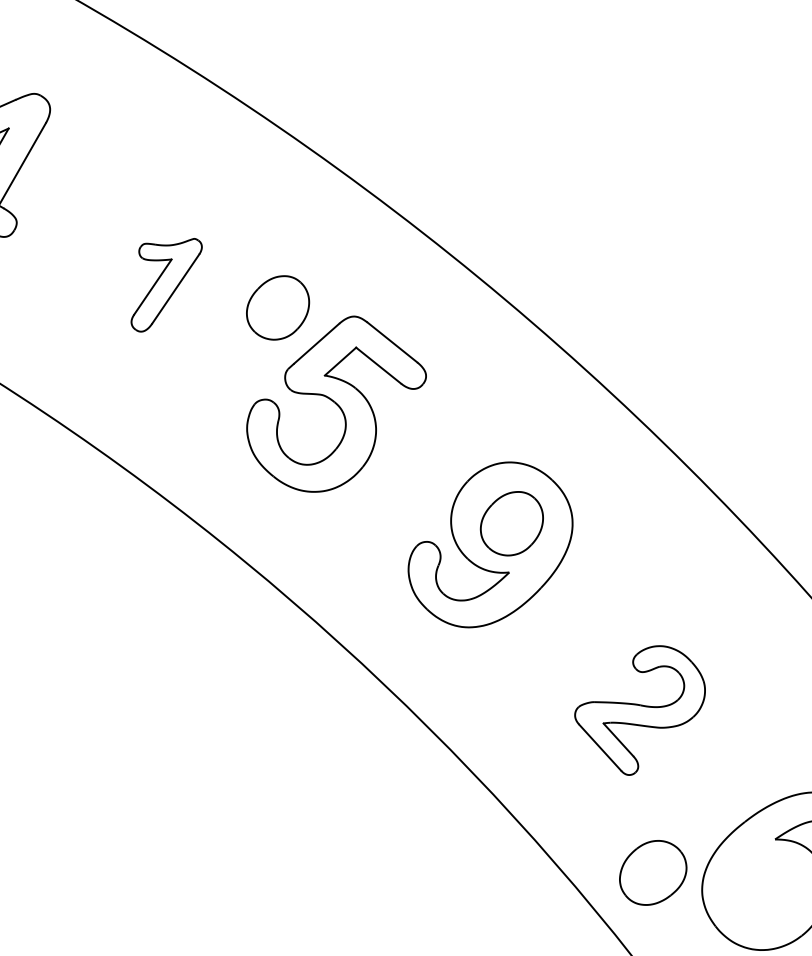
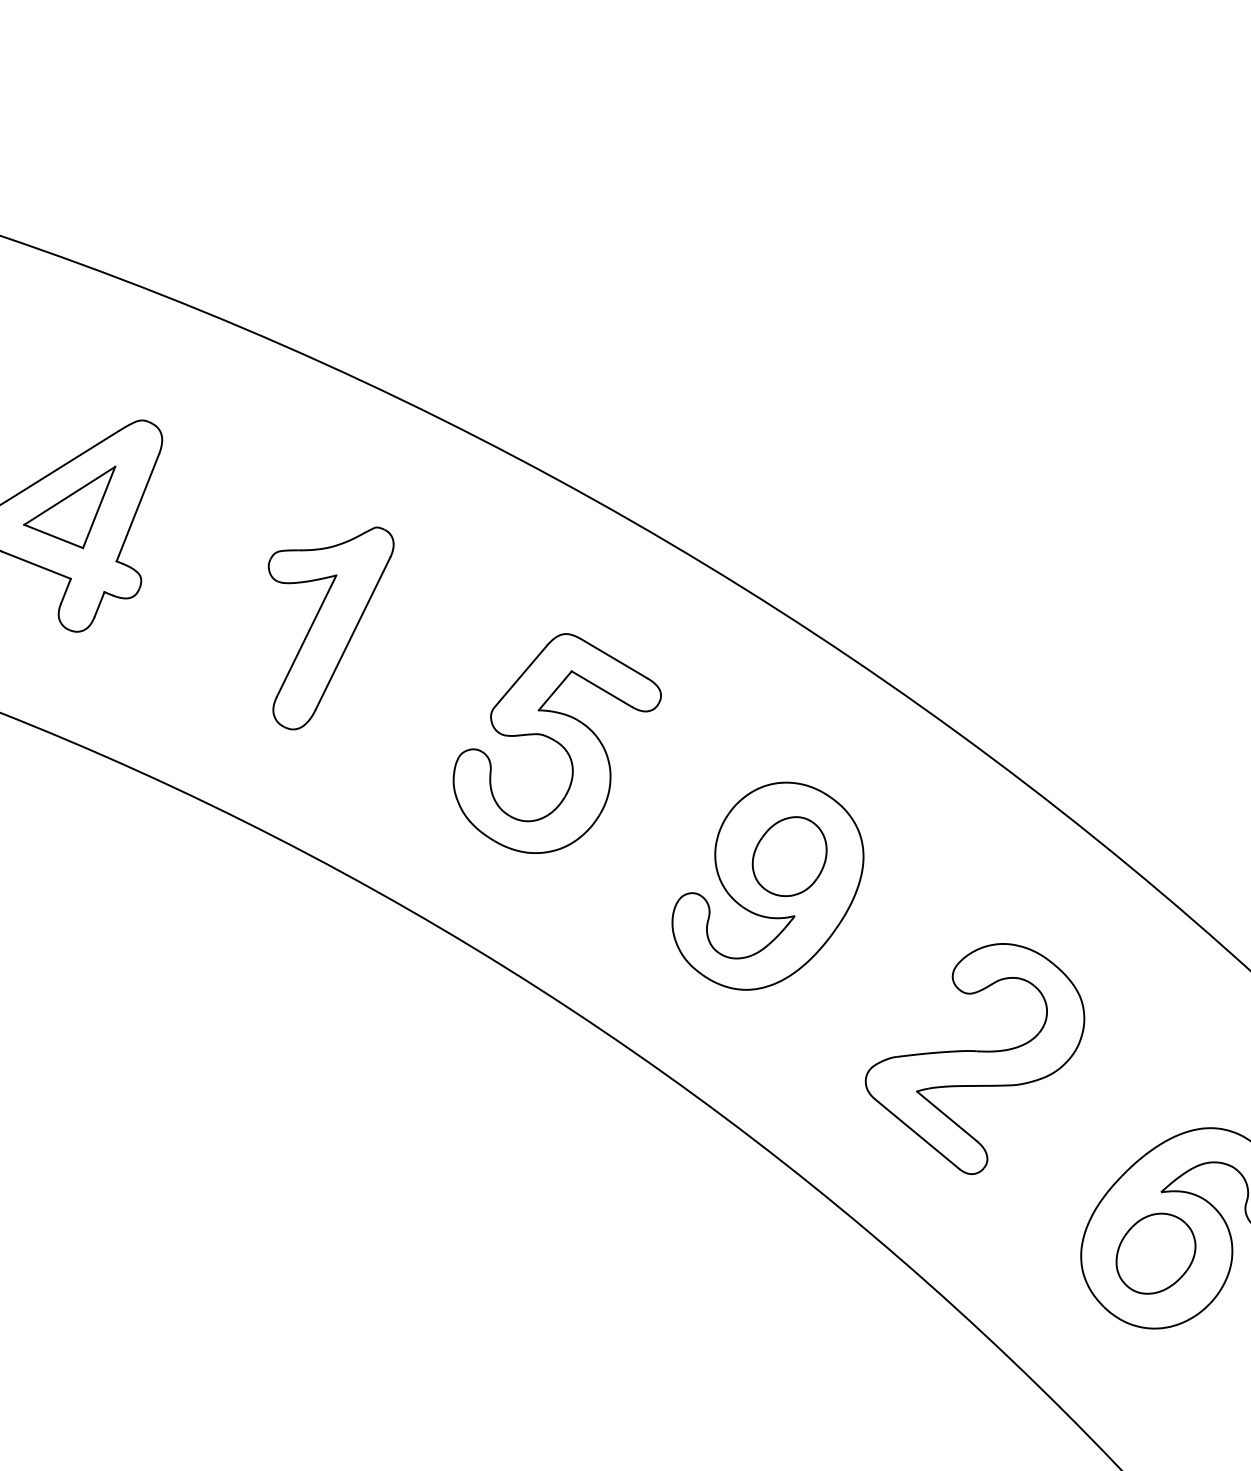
part: (165, 284) -> (330, 628), size x1.67
part: (277, 307) -> (470, 636), removed
part: (638, 709) -> (974, 1059), size x1.43
part: (652, 872) -> (1155, 1253), moved

